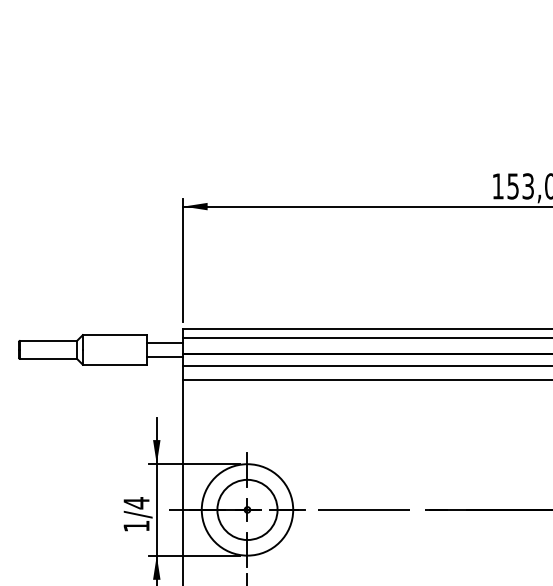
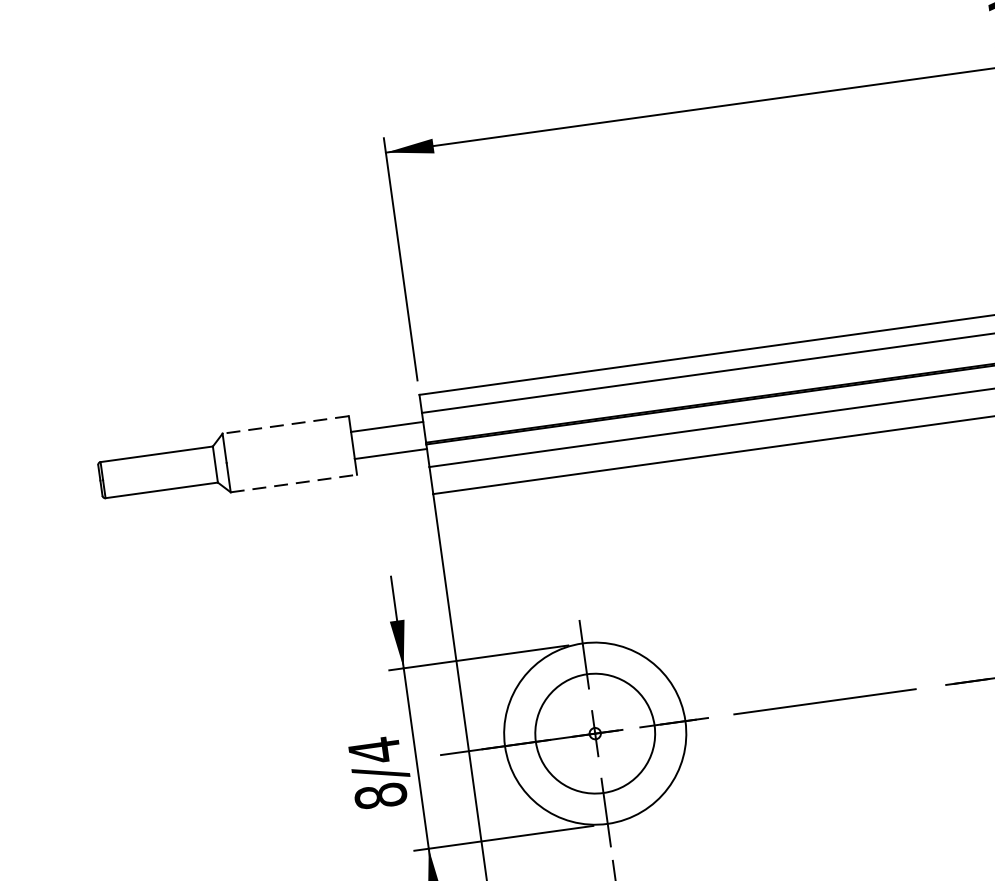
line: (114, 335) -> (285, 425), solid -> dashed
line: (115, 364) -> (294, 482), solid -> dashed
text: (136, 526) -> (380, 796), 1/4 -> 8/4

